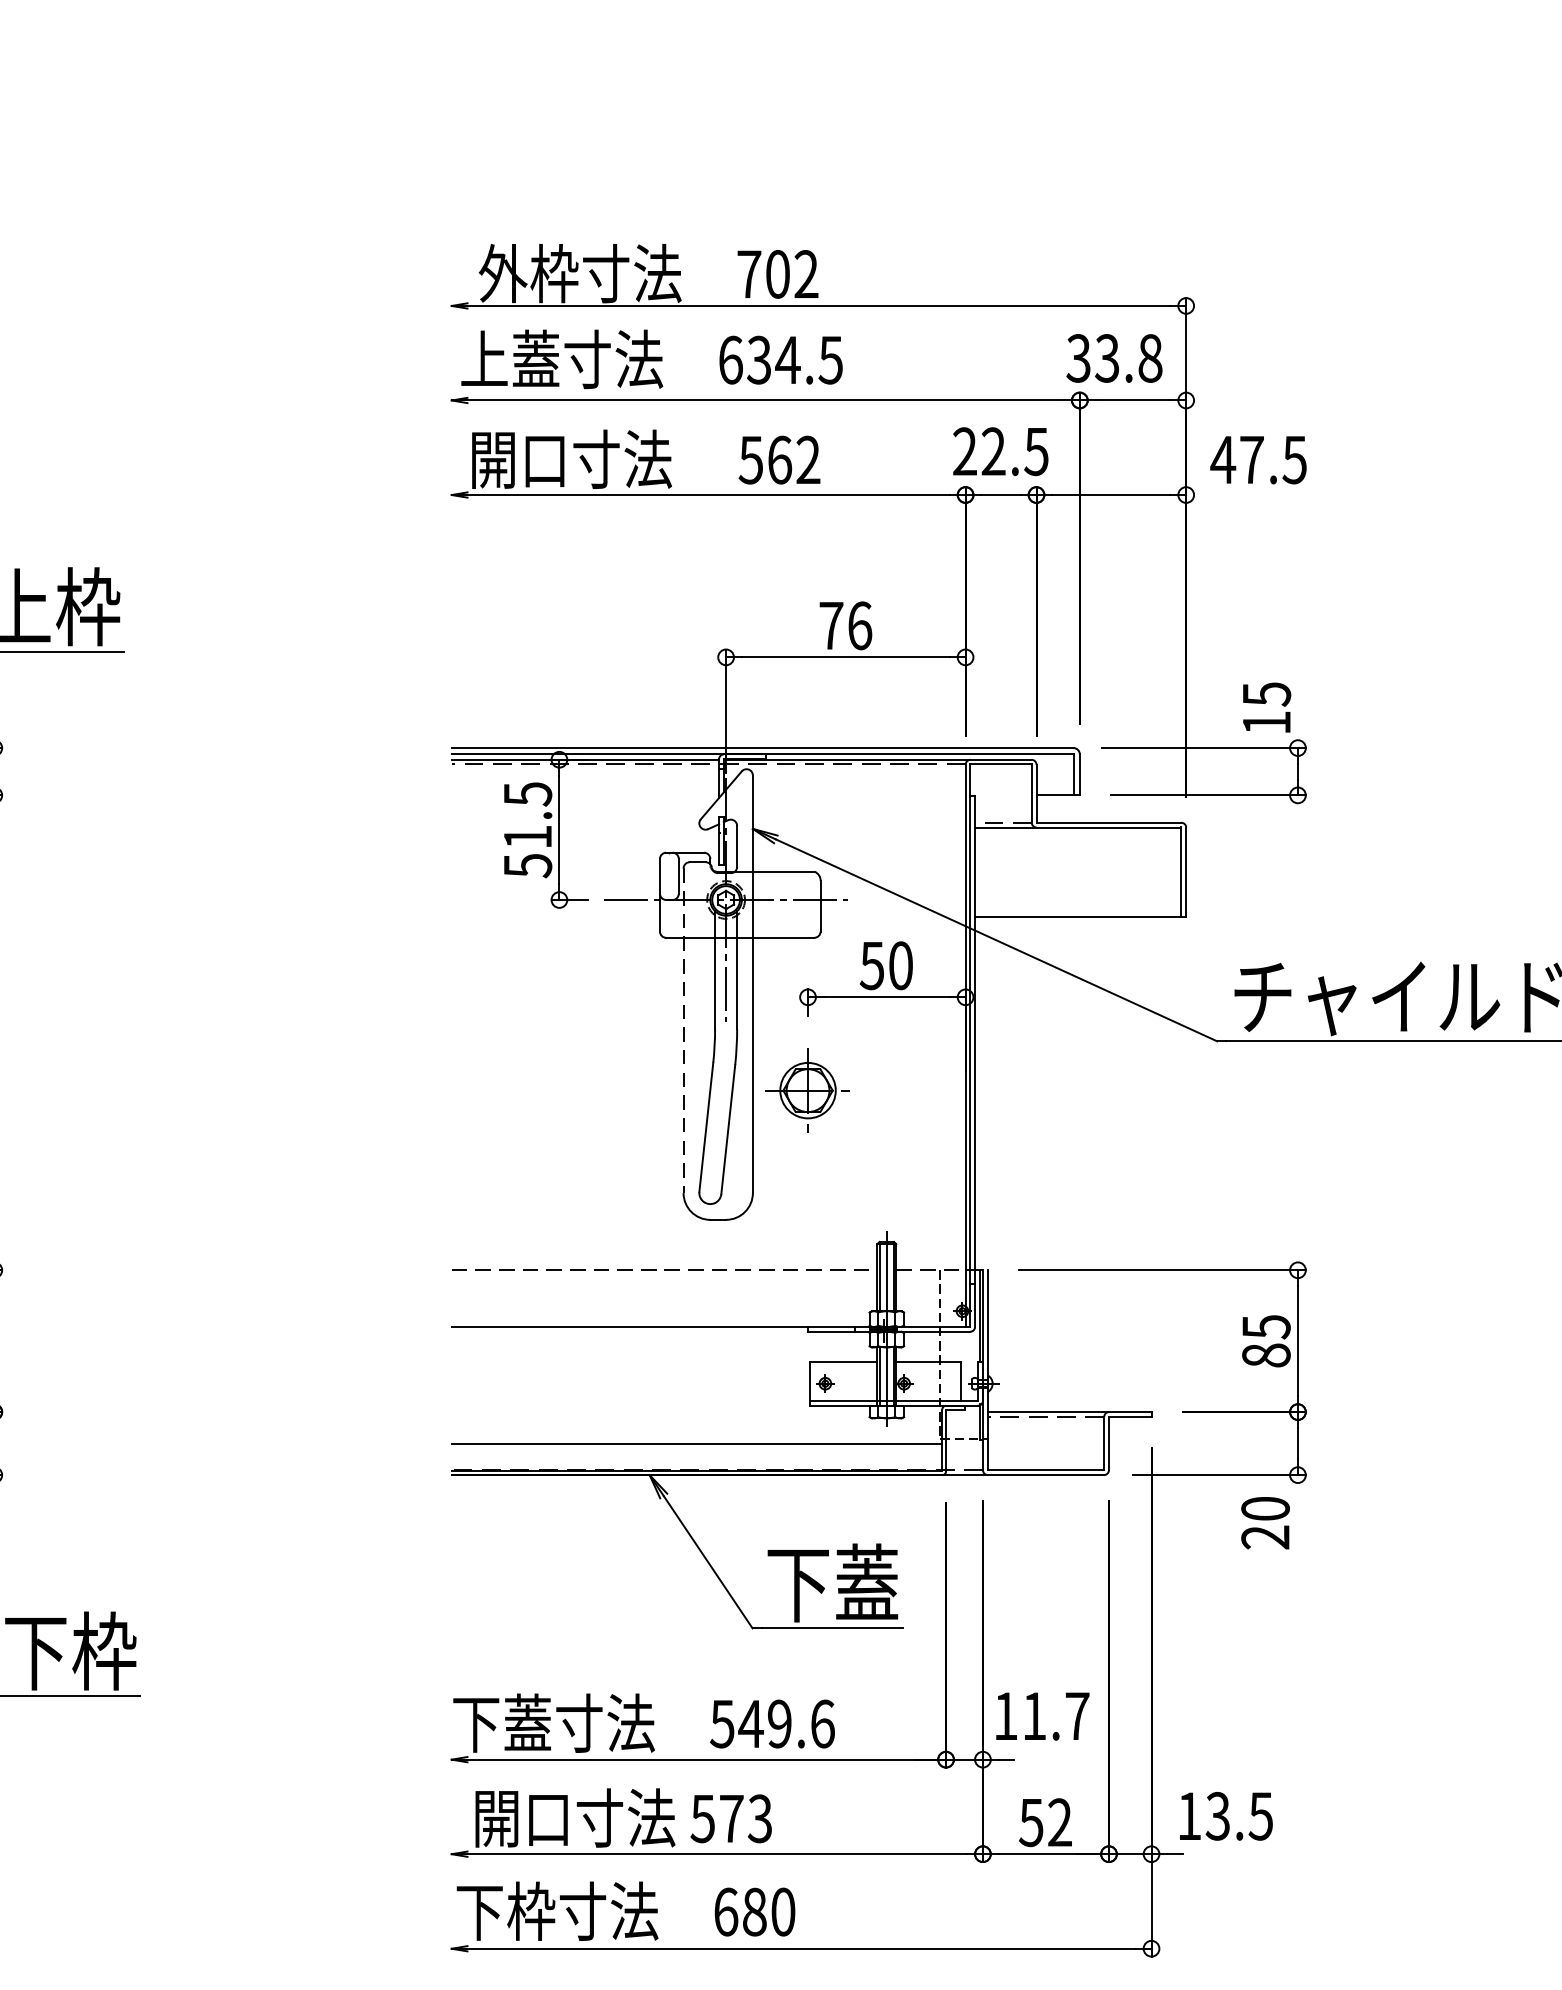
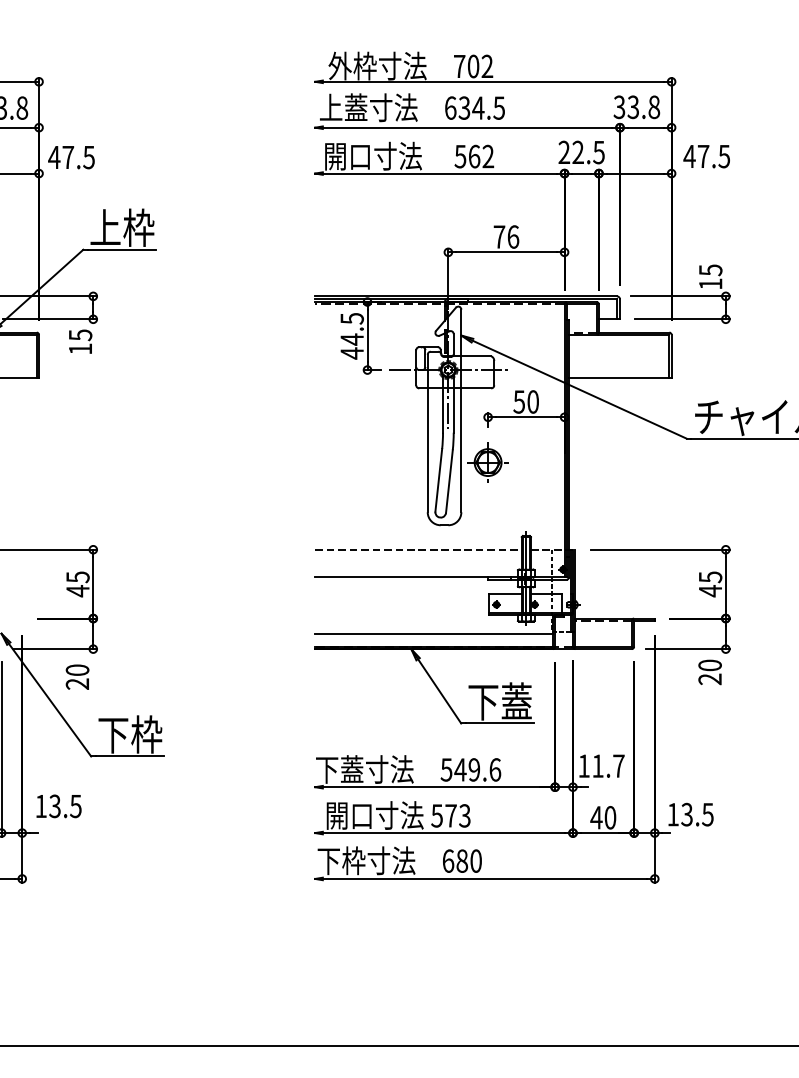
text: (526, 851) -> (351, 346), 51.5 -> 44.5
line: (683, 1030) -> (427, 433), dashed -> solid
text: (1266, 1356) -> (710, 591), 85 -> 45
text: (1045, 1822) -> (603, 817), 52 -> 40

